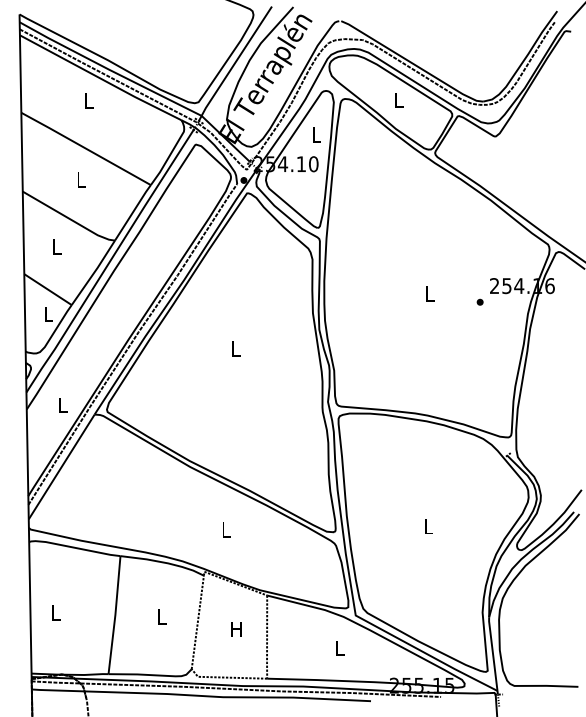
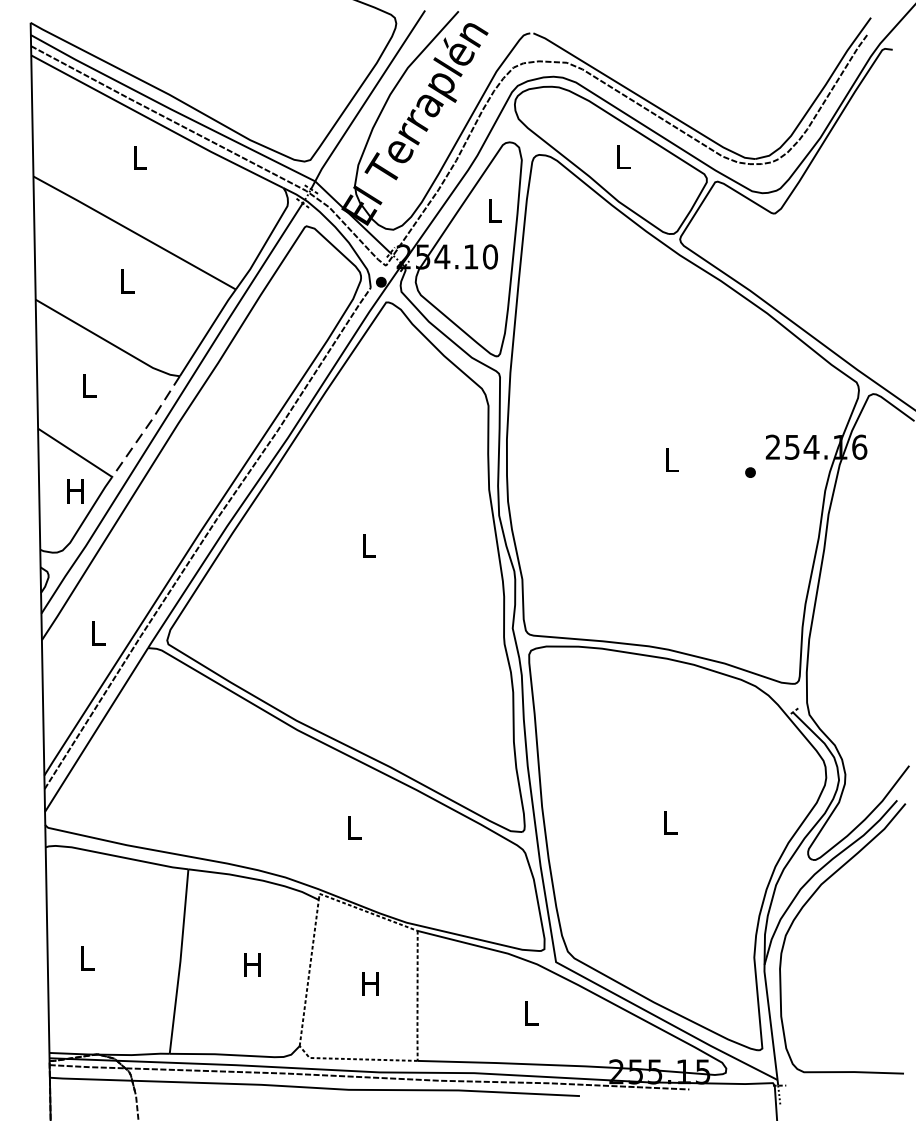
line: (94, 272) -> (147, 426), solid -> dashed
text: (48, 314) -> (75, 491), L -> H
text: (161, 616) -> (252, 963), L -> H

